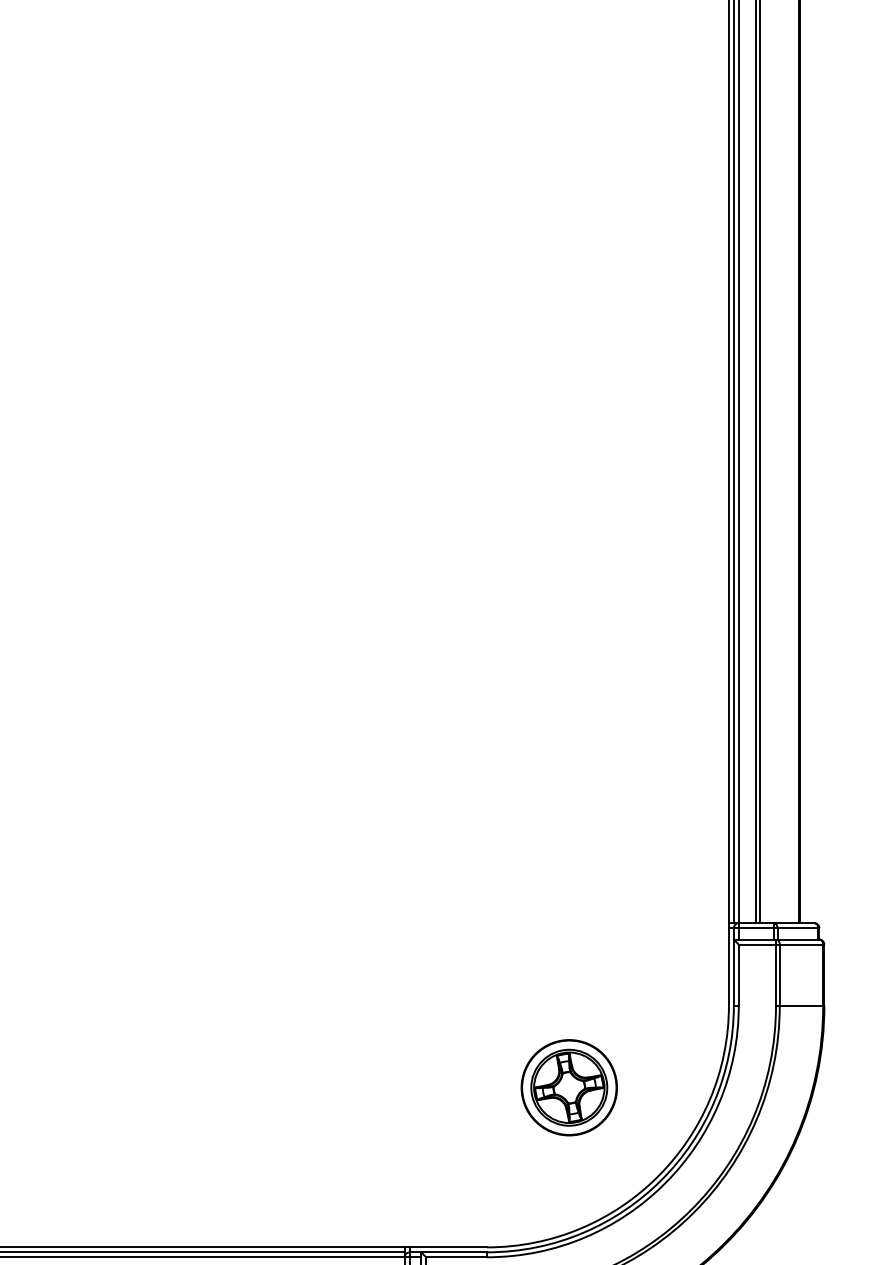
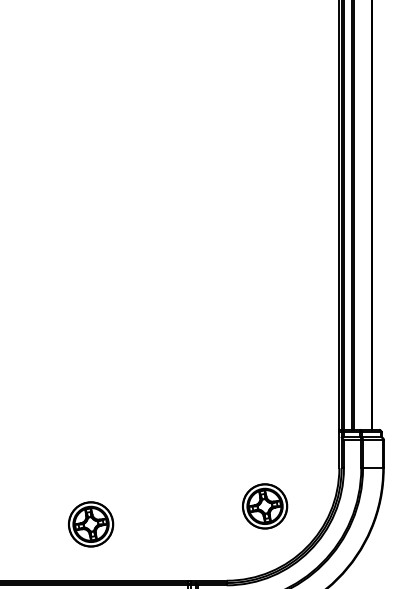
part: (196, 1126) -> (91, 524), added

